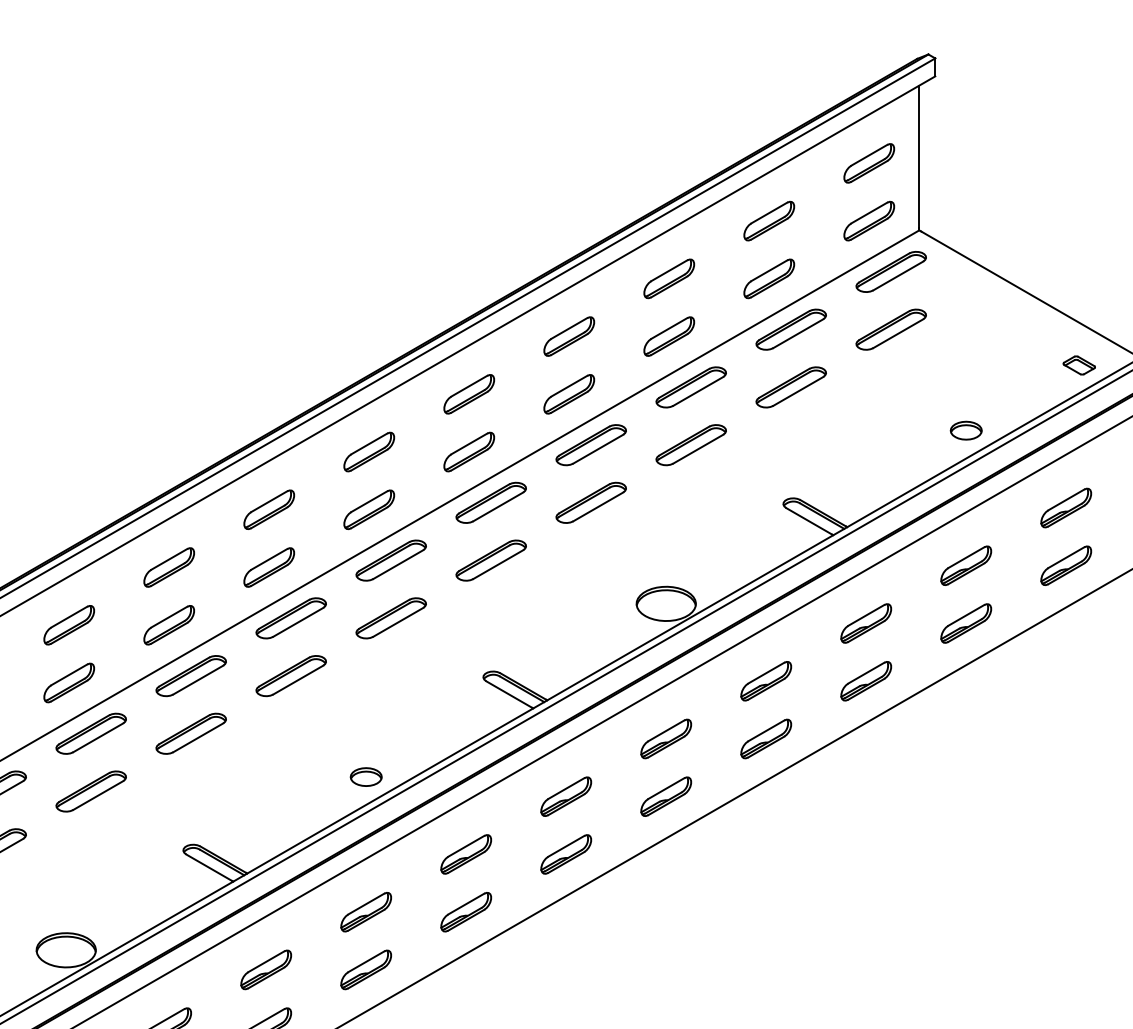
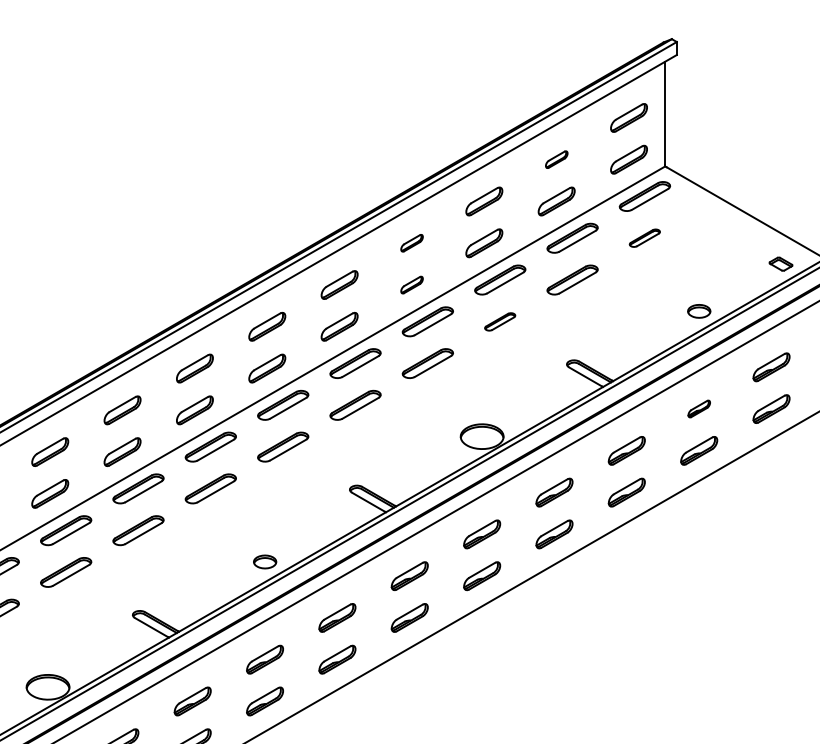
part: (769, 220) -> (556, 159), size x0.6
part: (890, 329) -> (644, 238), size x0.6
part: (569, 336) -> (412, 243), size x0.6
part: (569, 394) -> (412, 285), size x0.6
part: (690, 445) -> (499, 322), size x0.6
part: (966, 565) -> (699, 408), size x0.6

